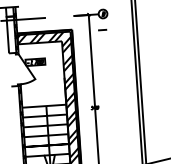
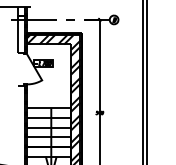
line: (102, 29) -> (70, 19), moved

